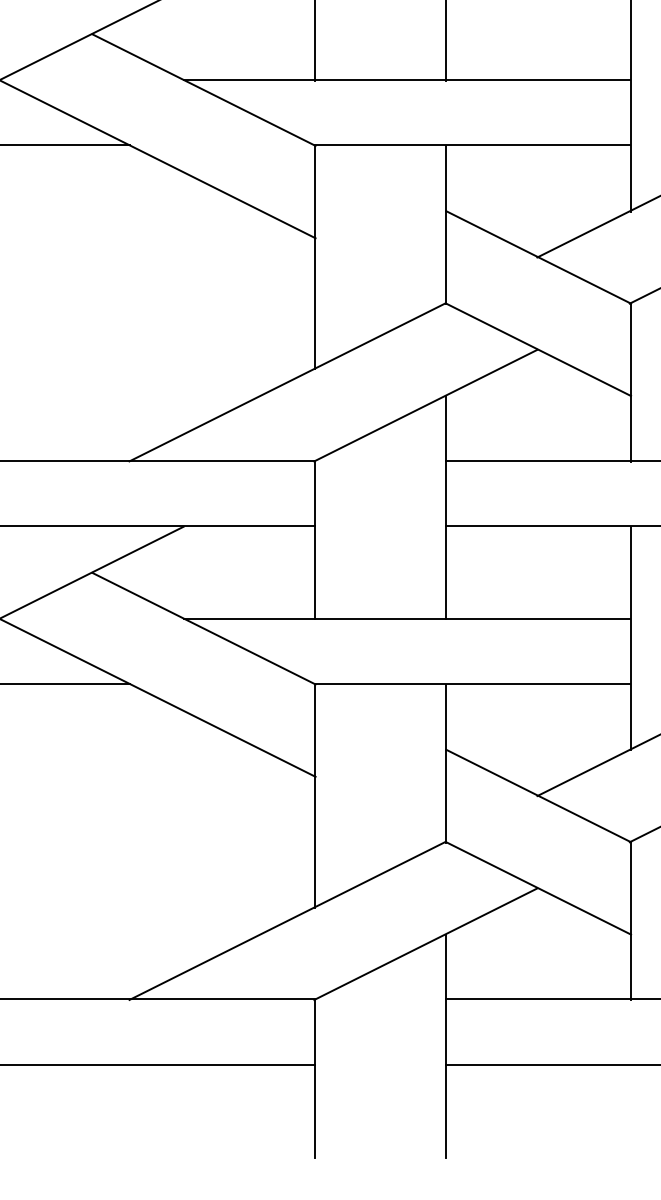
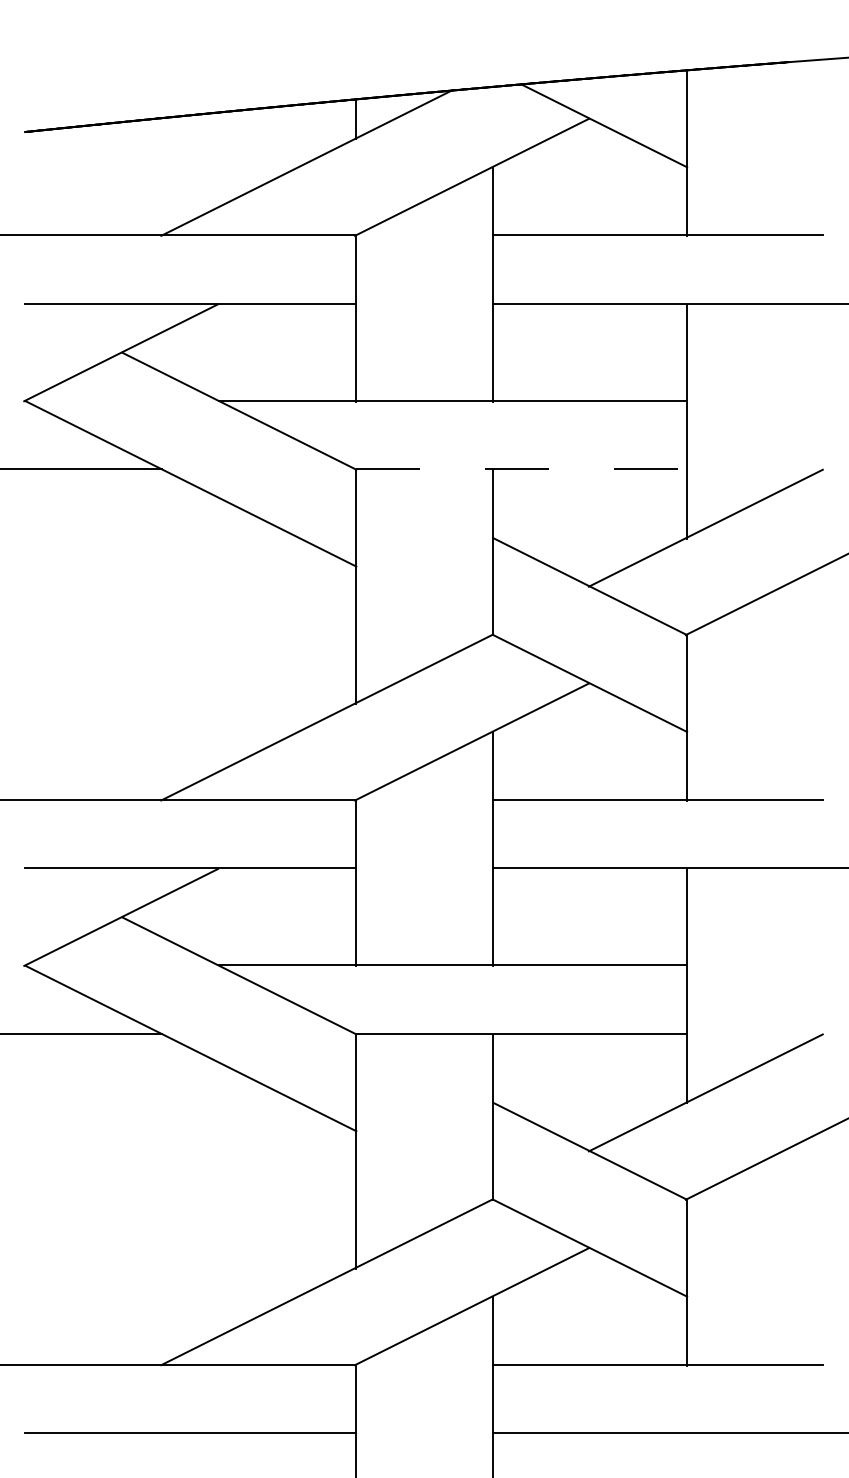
line: (473, 145) -> (521, 469), solid -> dashed

